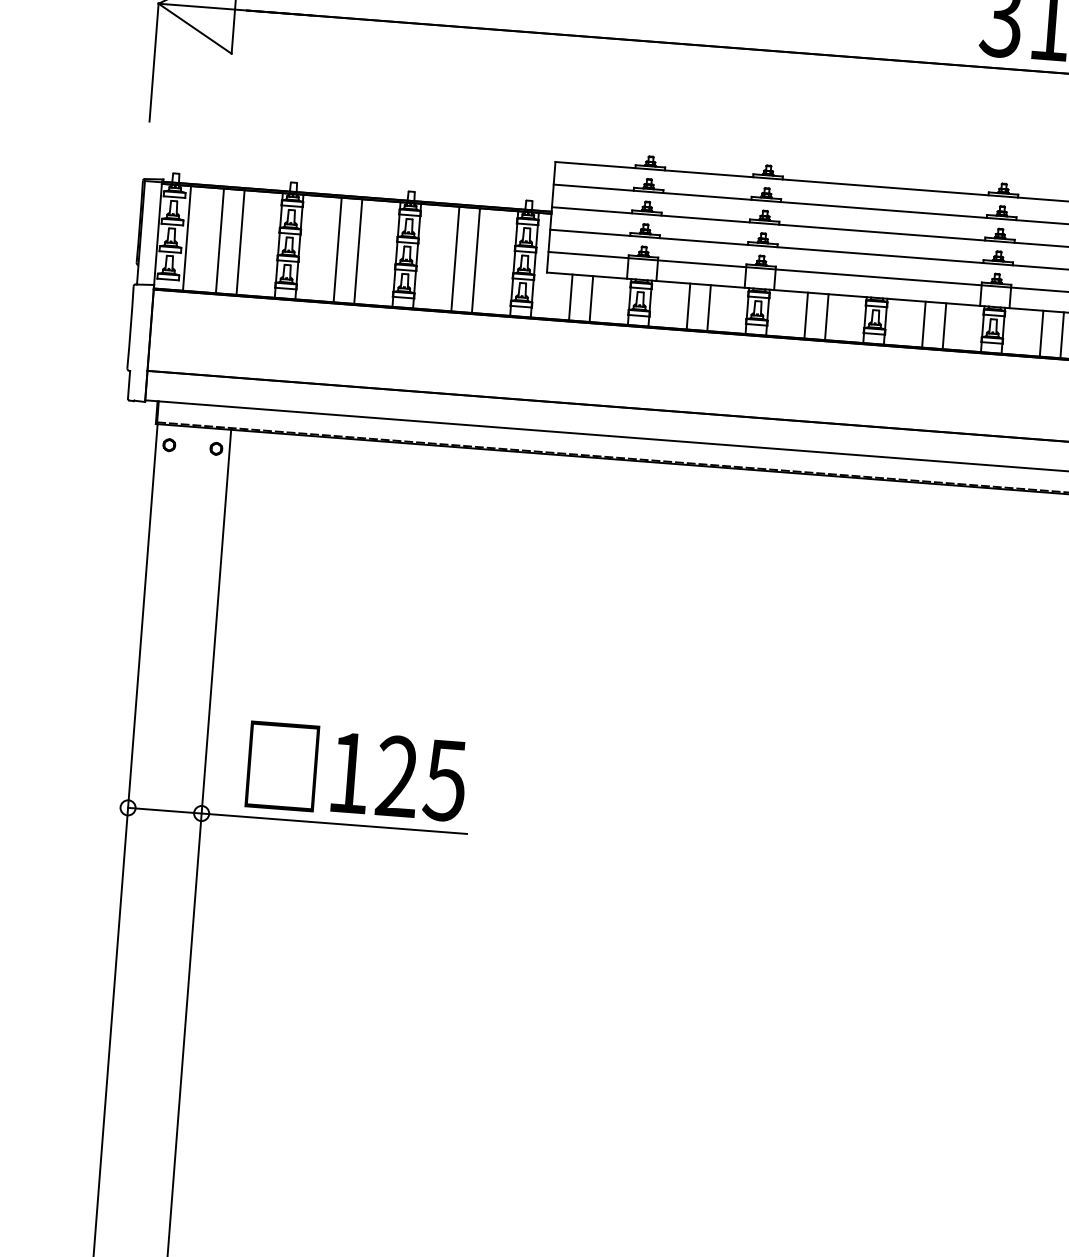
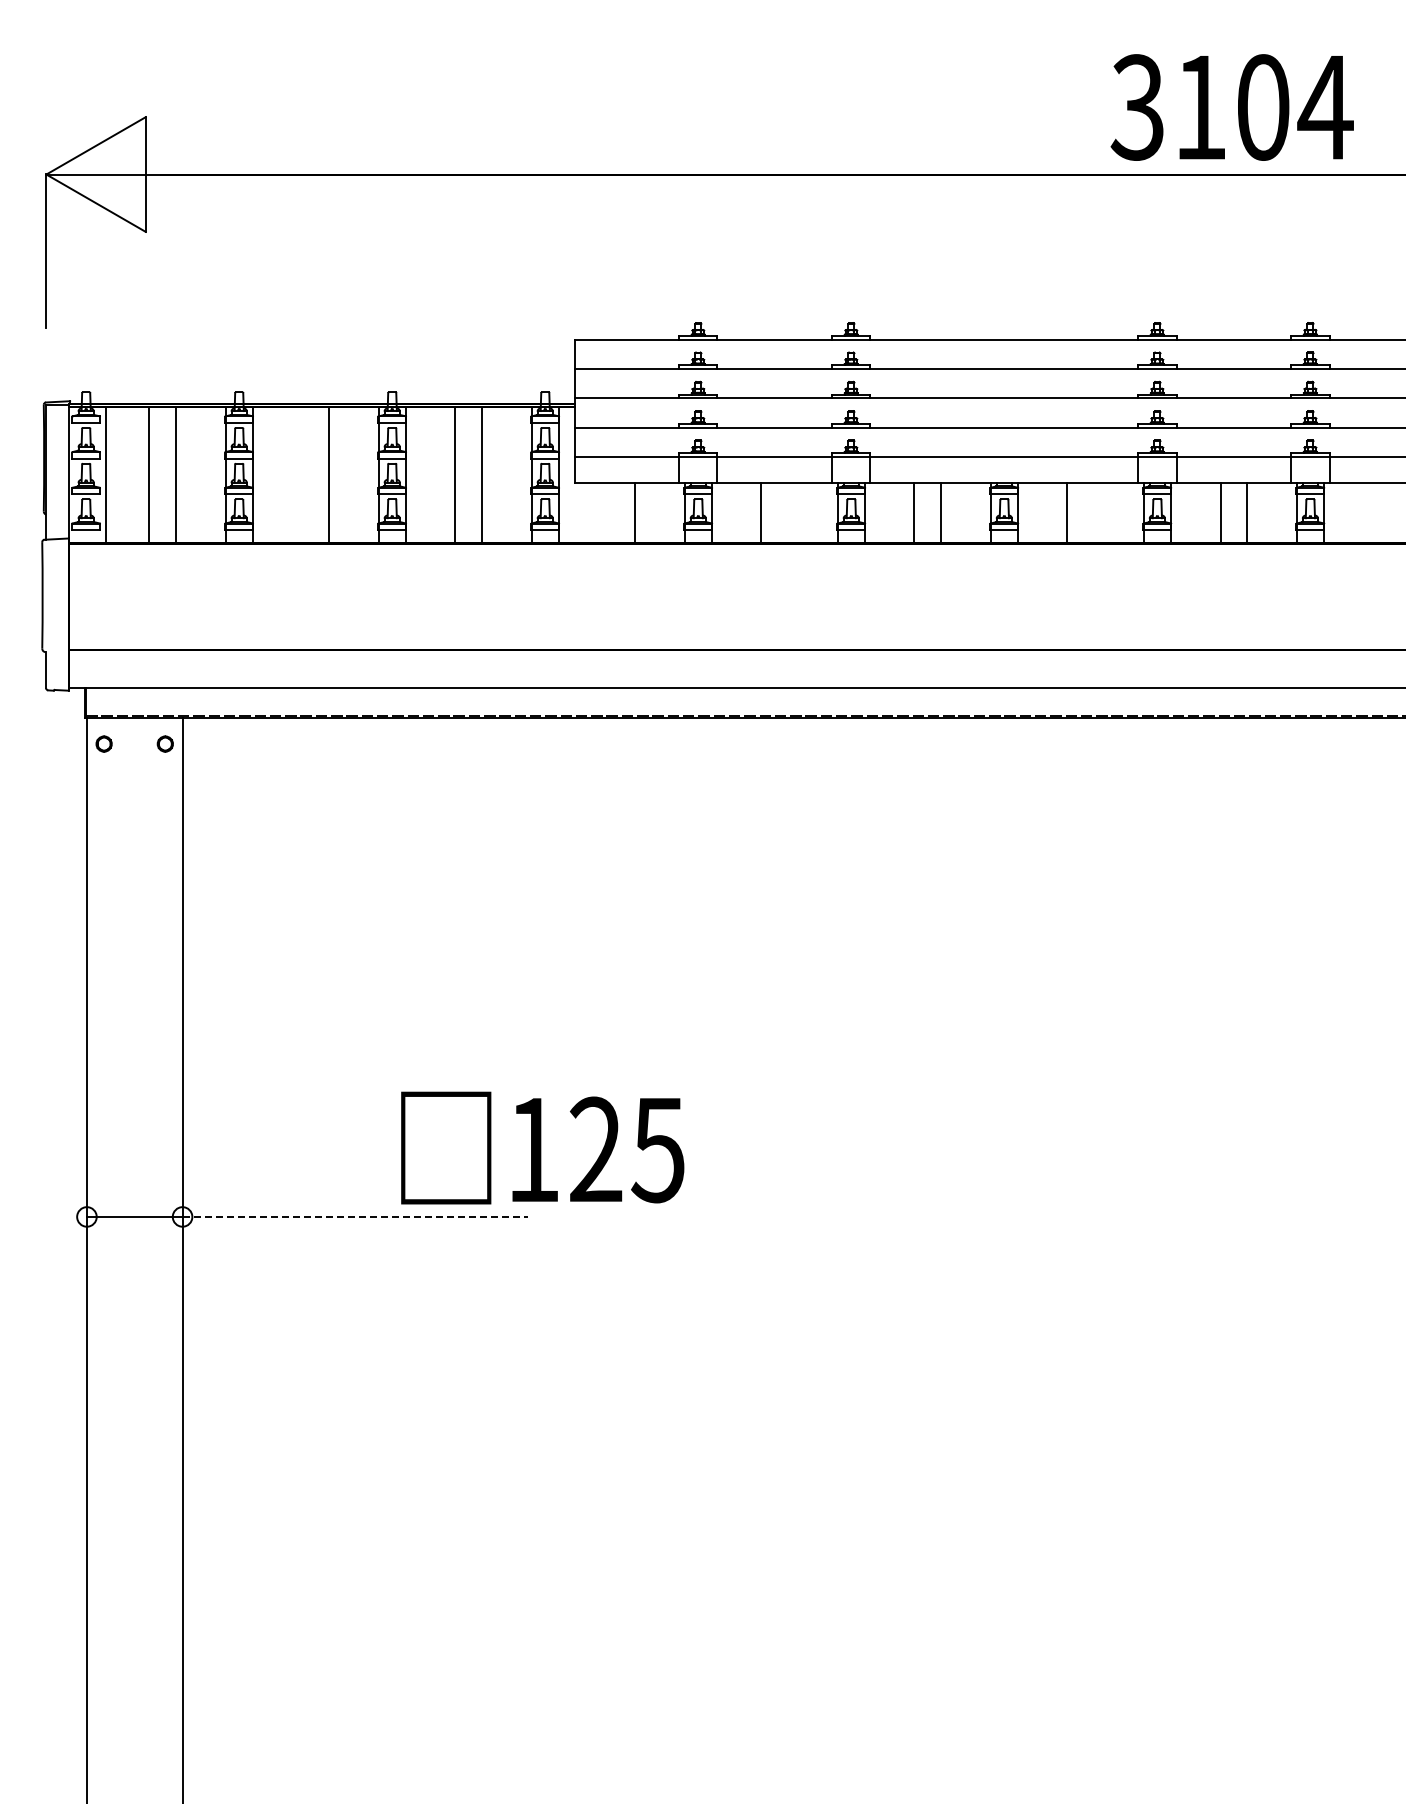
line: (337, 250) -> (302, 475), removed
line: (570, 297) -> (608, 513), removed
line: (709, 308) -> (788, 513), removed
line: (944, 326) -> (1094, 513), removed
text: (356, 771) -> (542, 1147), moved
line: (334, 823) -> (355, 1216), solid -> dashed

